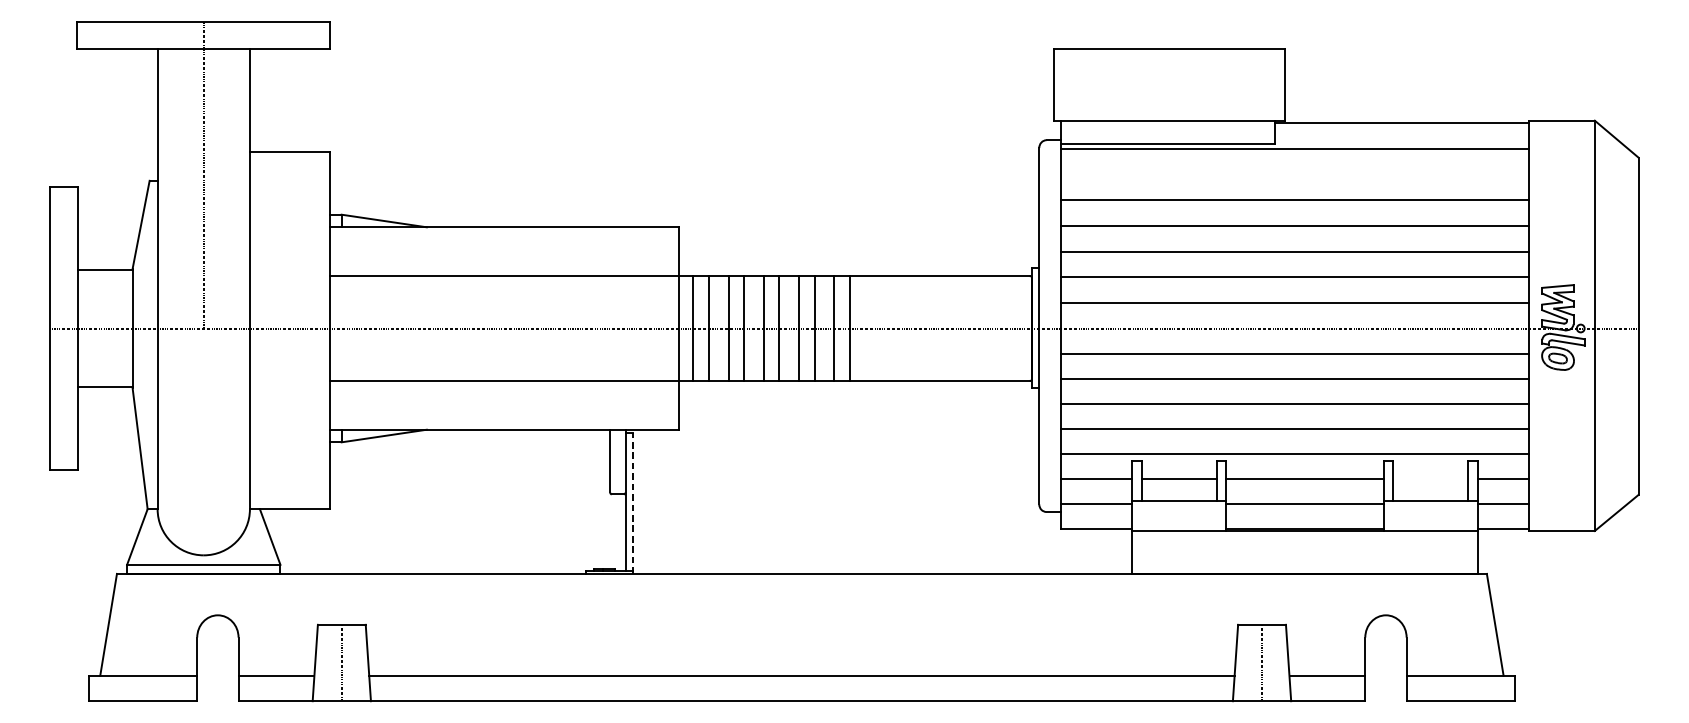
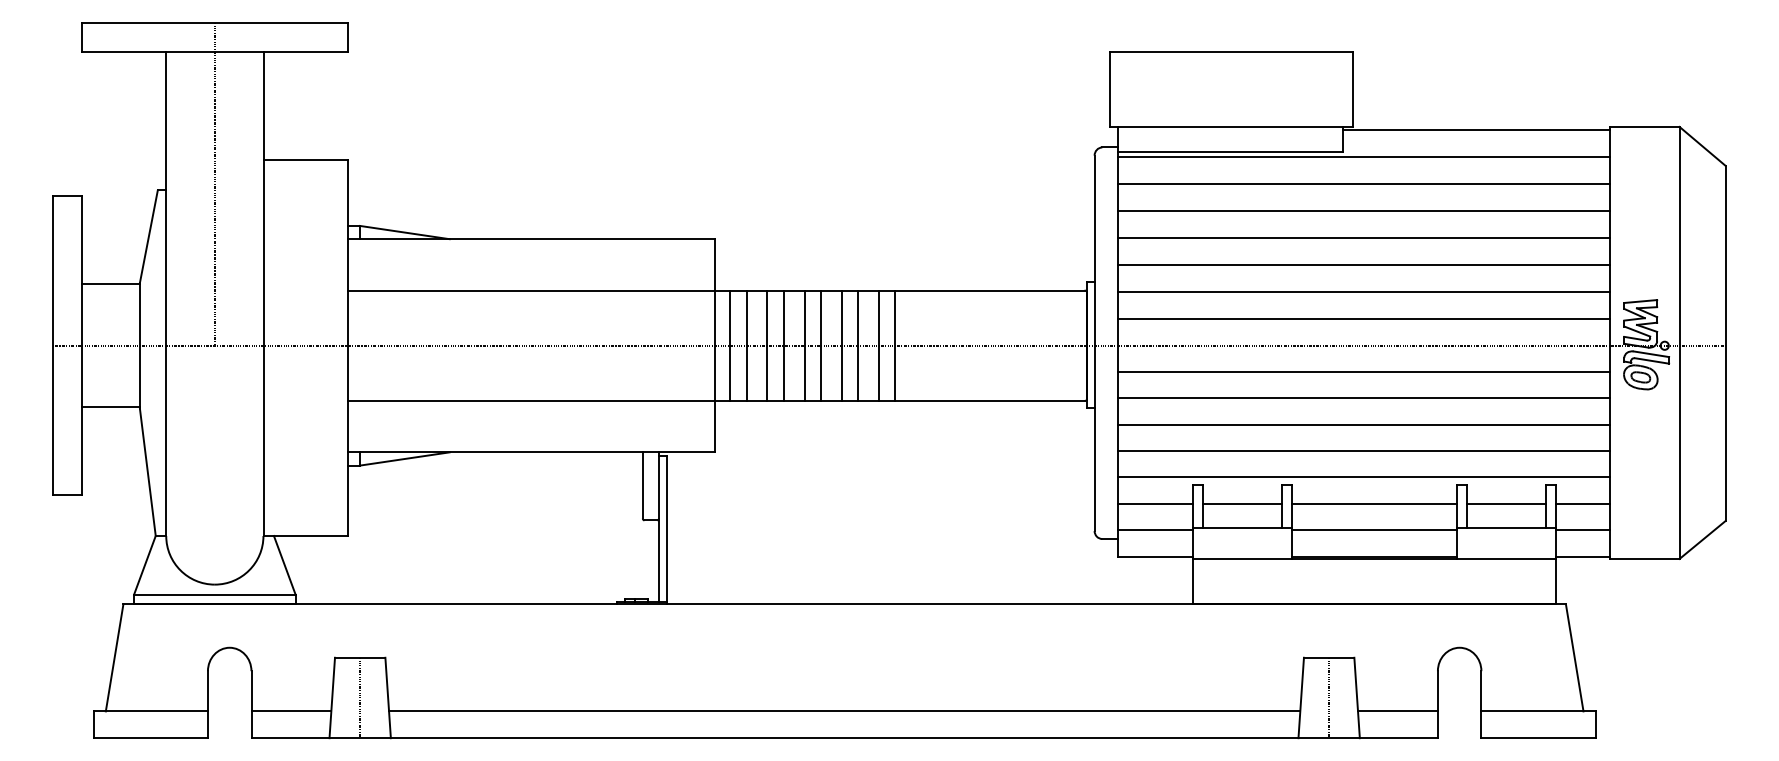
line: (1294, 174) -> (1363, 183), added
line: (1430, 478) -> (1506, 503), added
line: (633, 503) -> (667, 529), dashed -> solid

